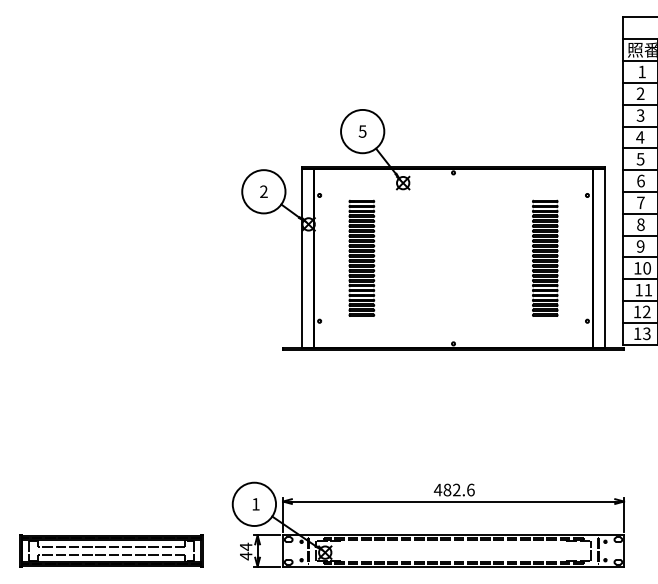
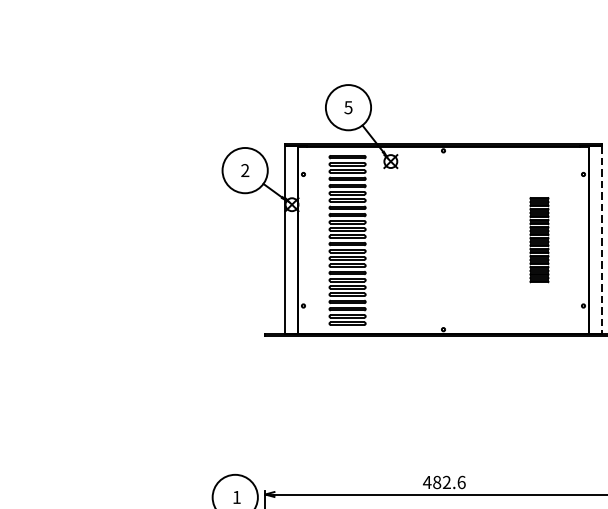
part: (361, 257) -> (347, 239), size x1.4
part: (545, 257) -> (539, 239), size x0.7
line: (605, 258) -> (602, 240), solid -> dashed

